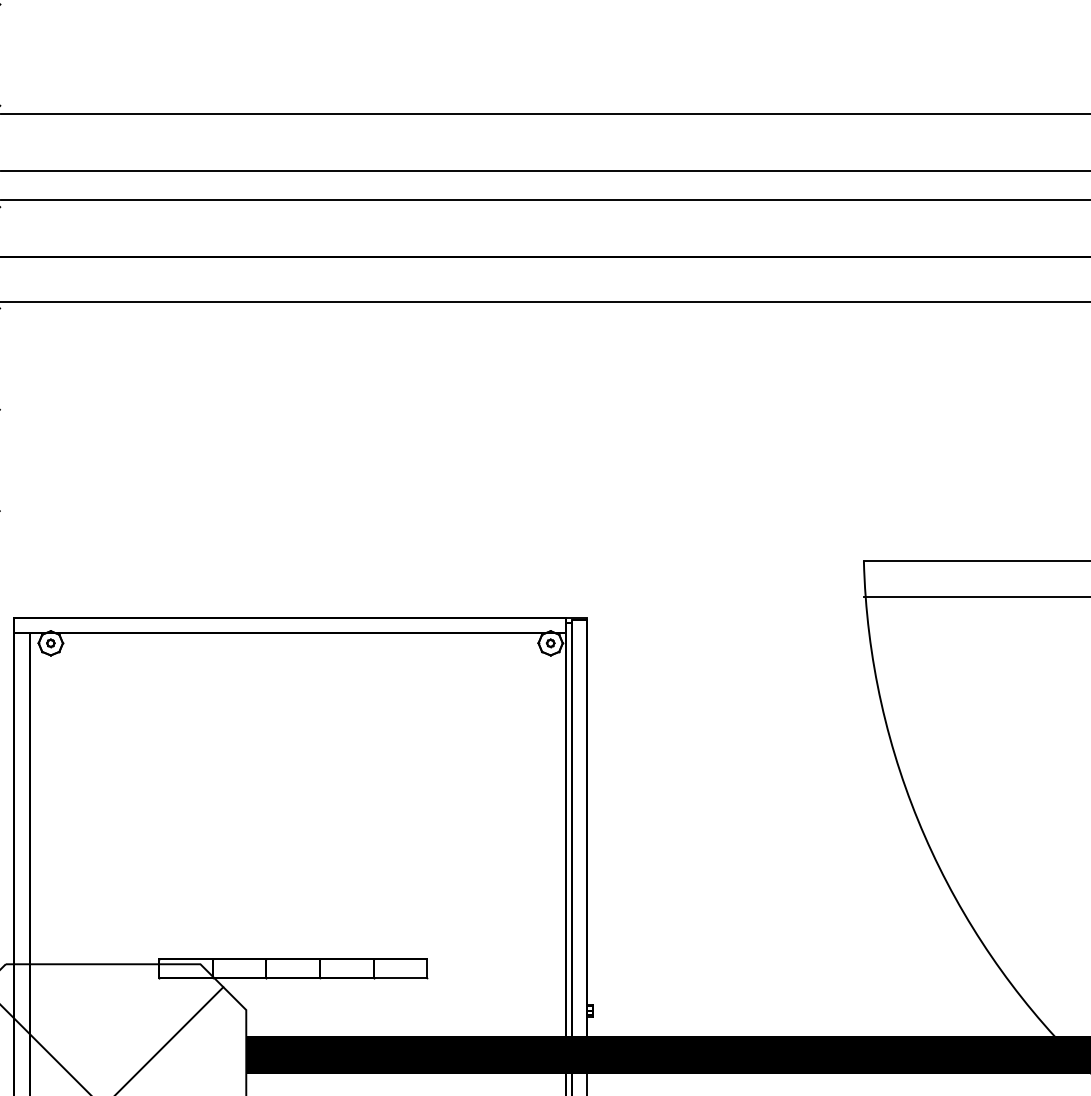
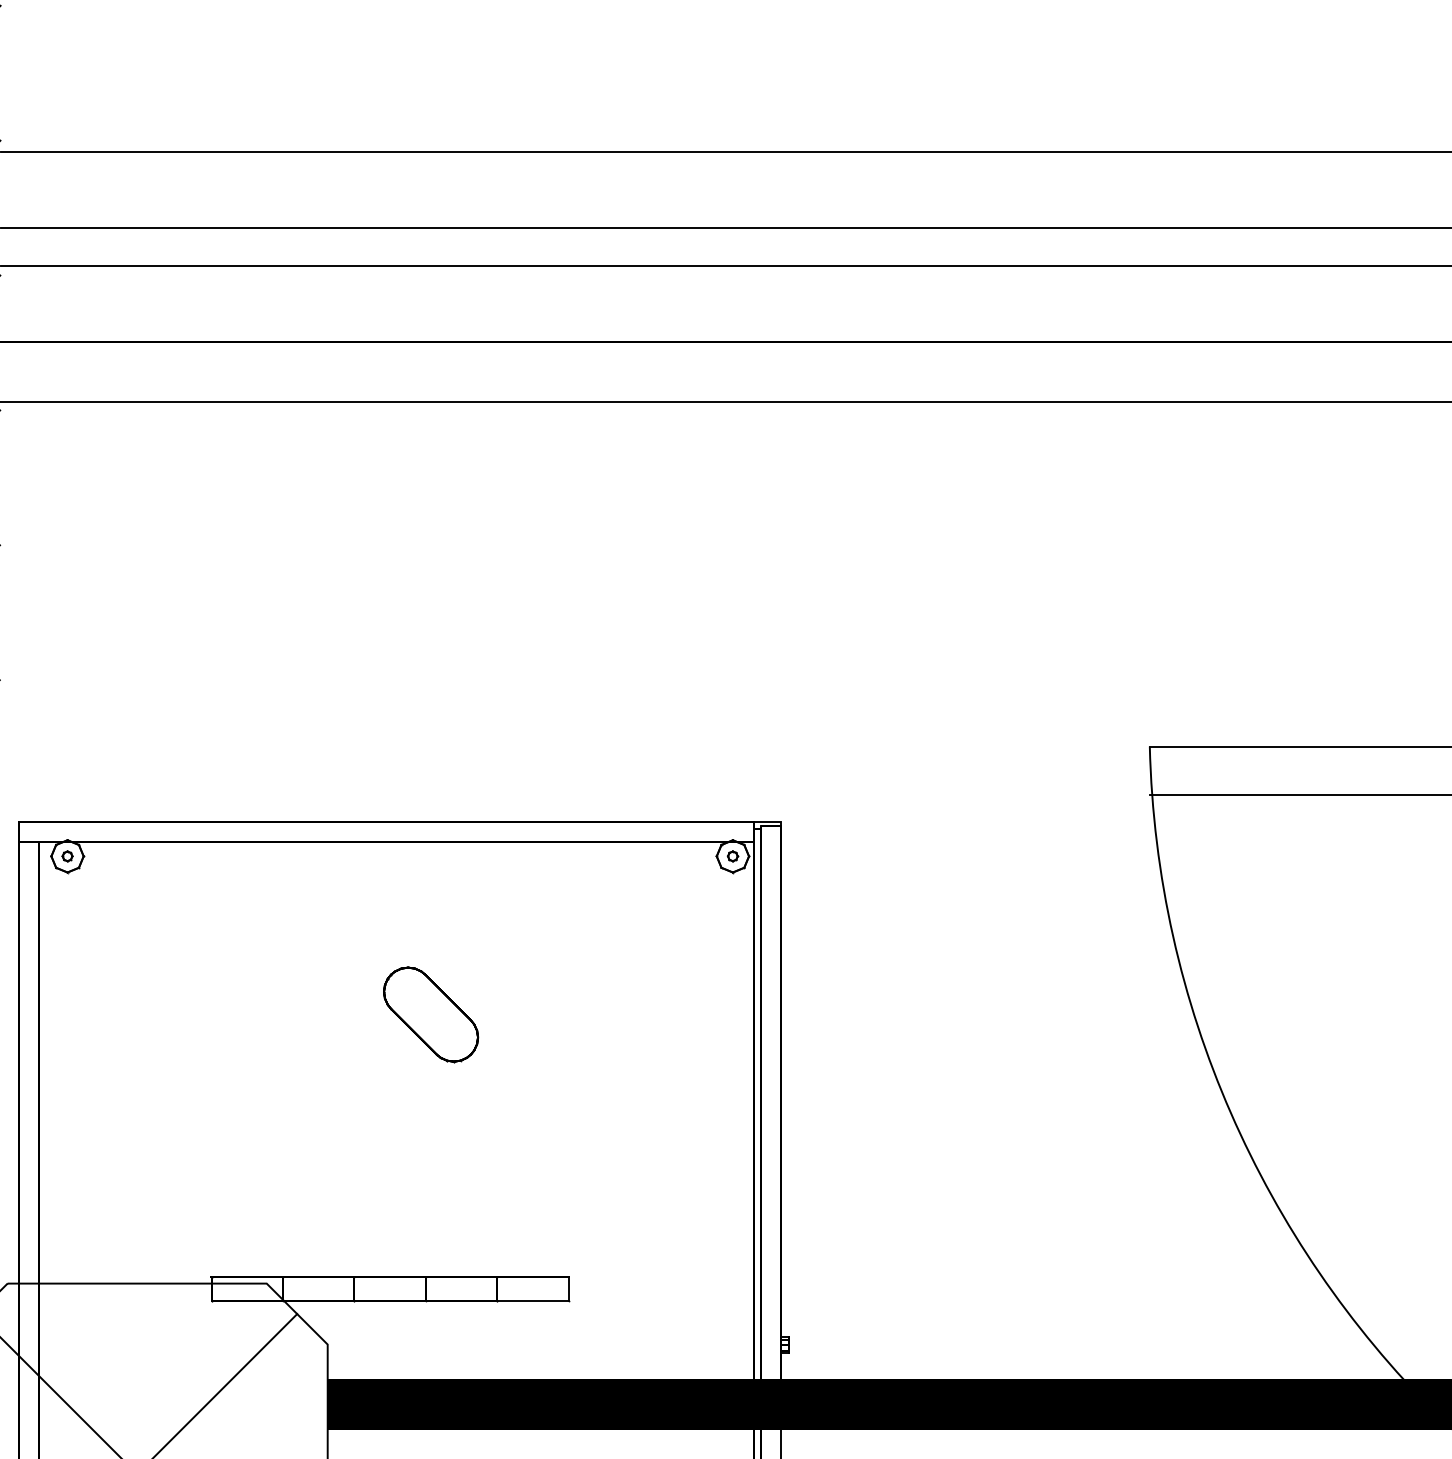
part: (323, 762) -> (430, 1015), added

